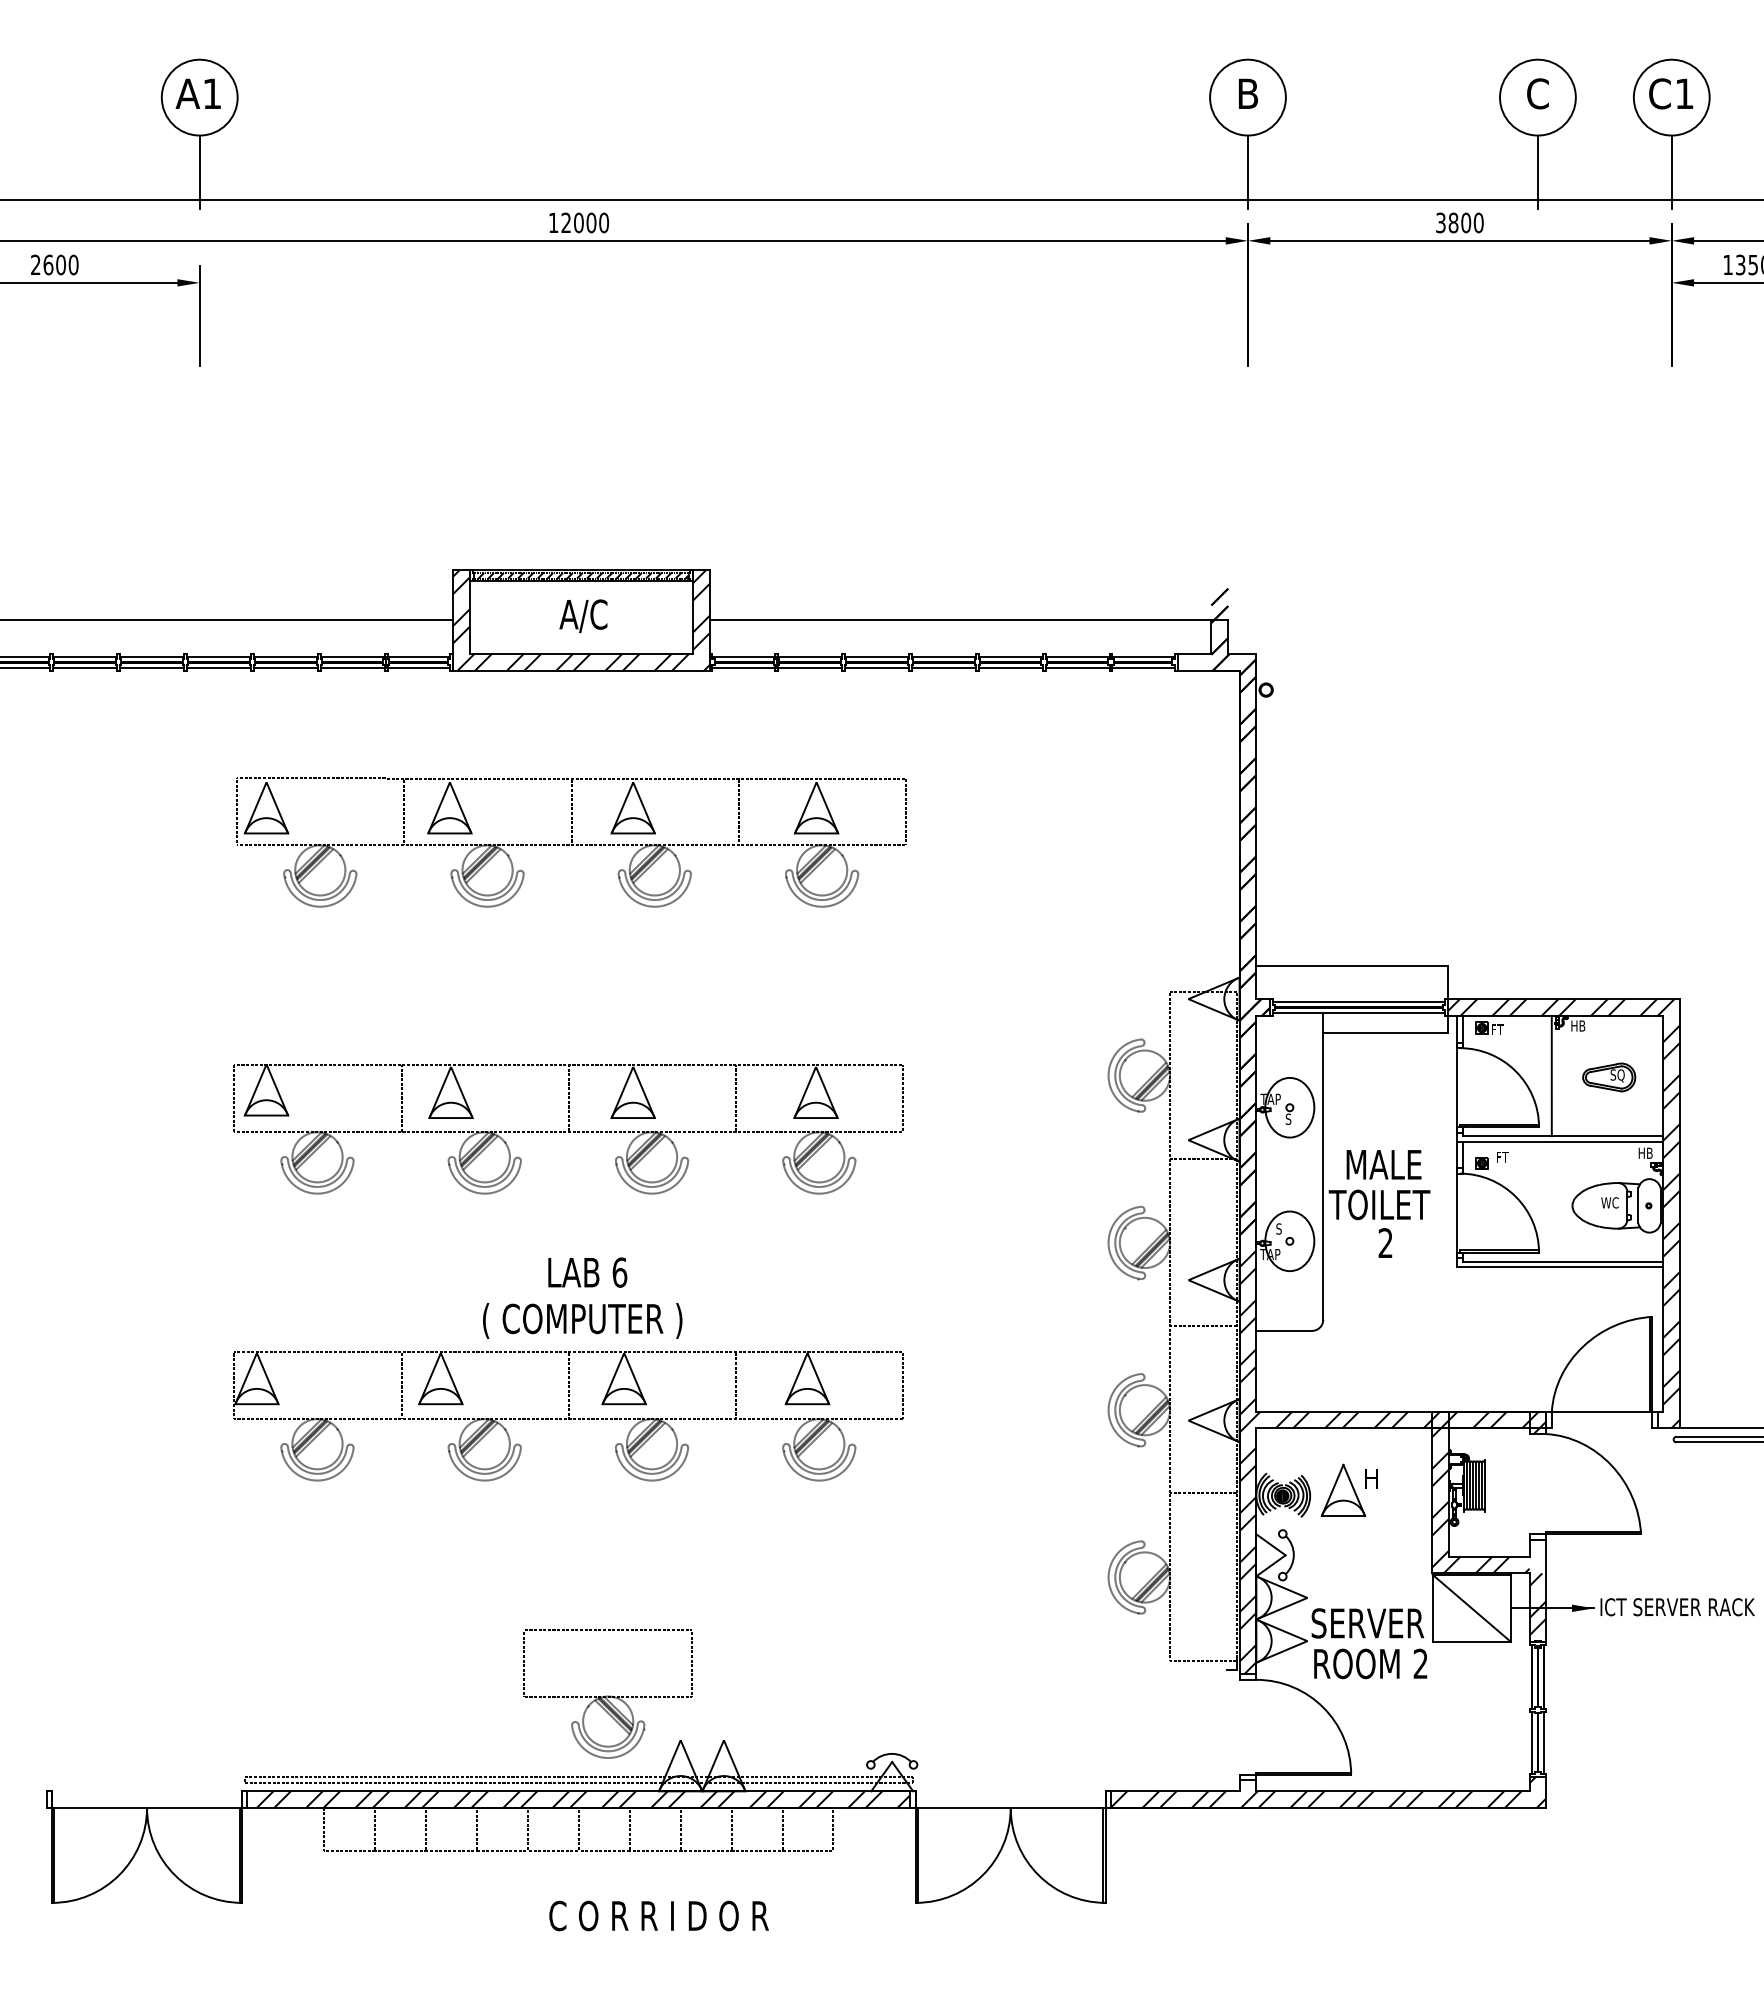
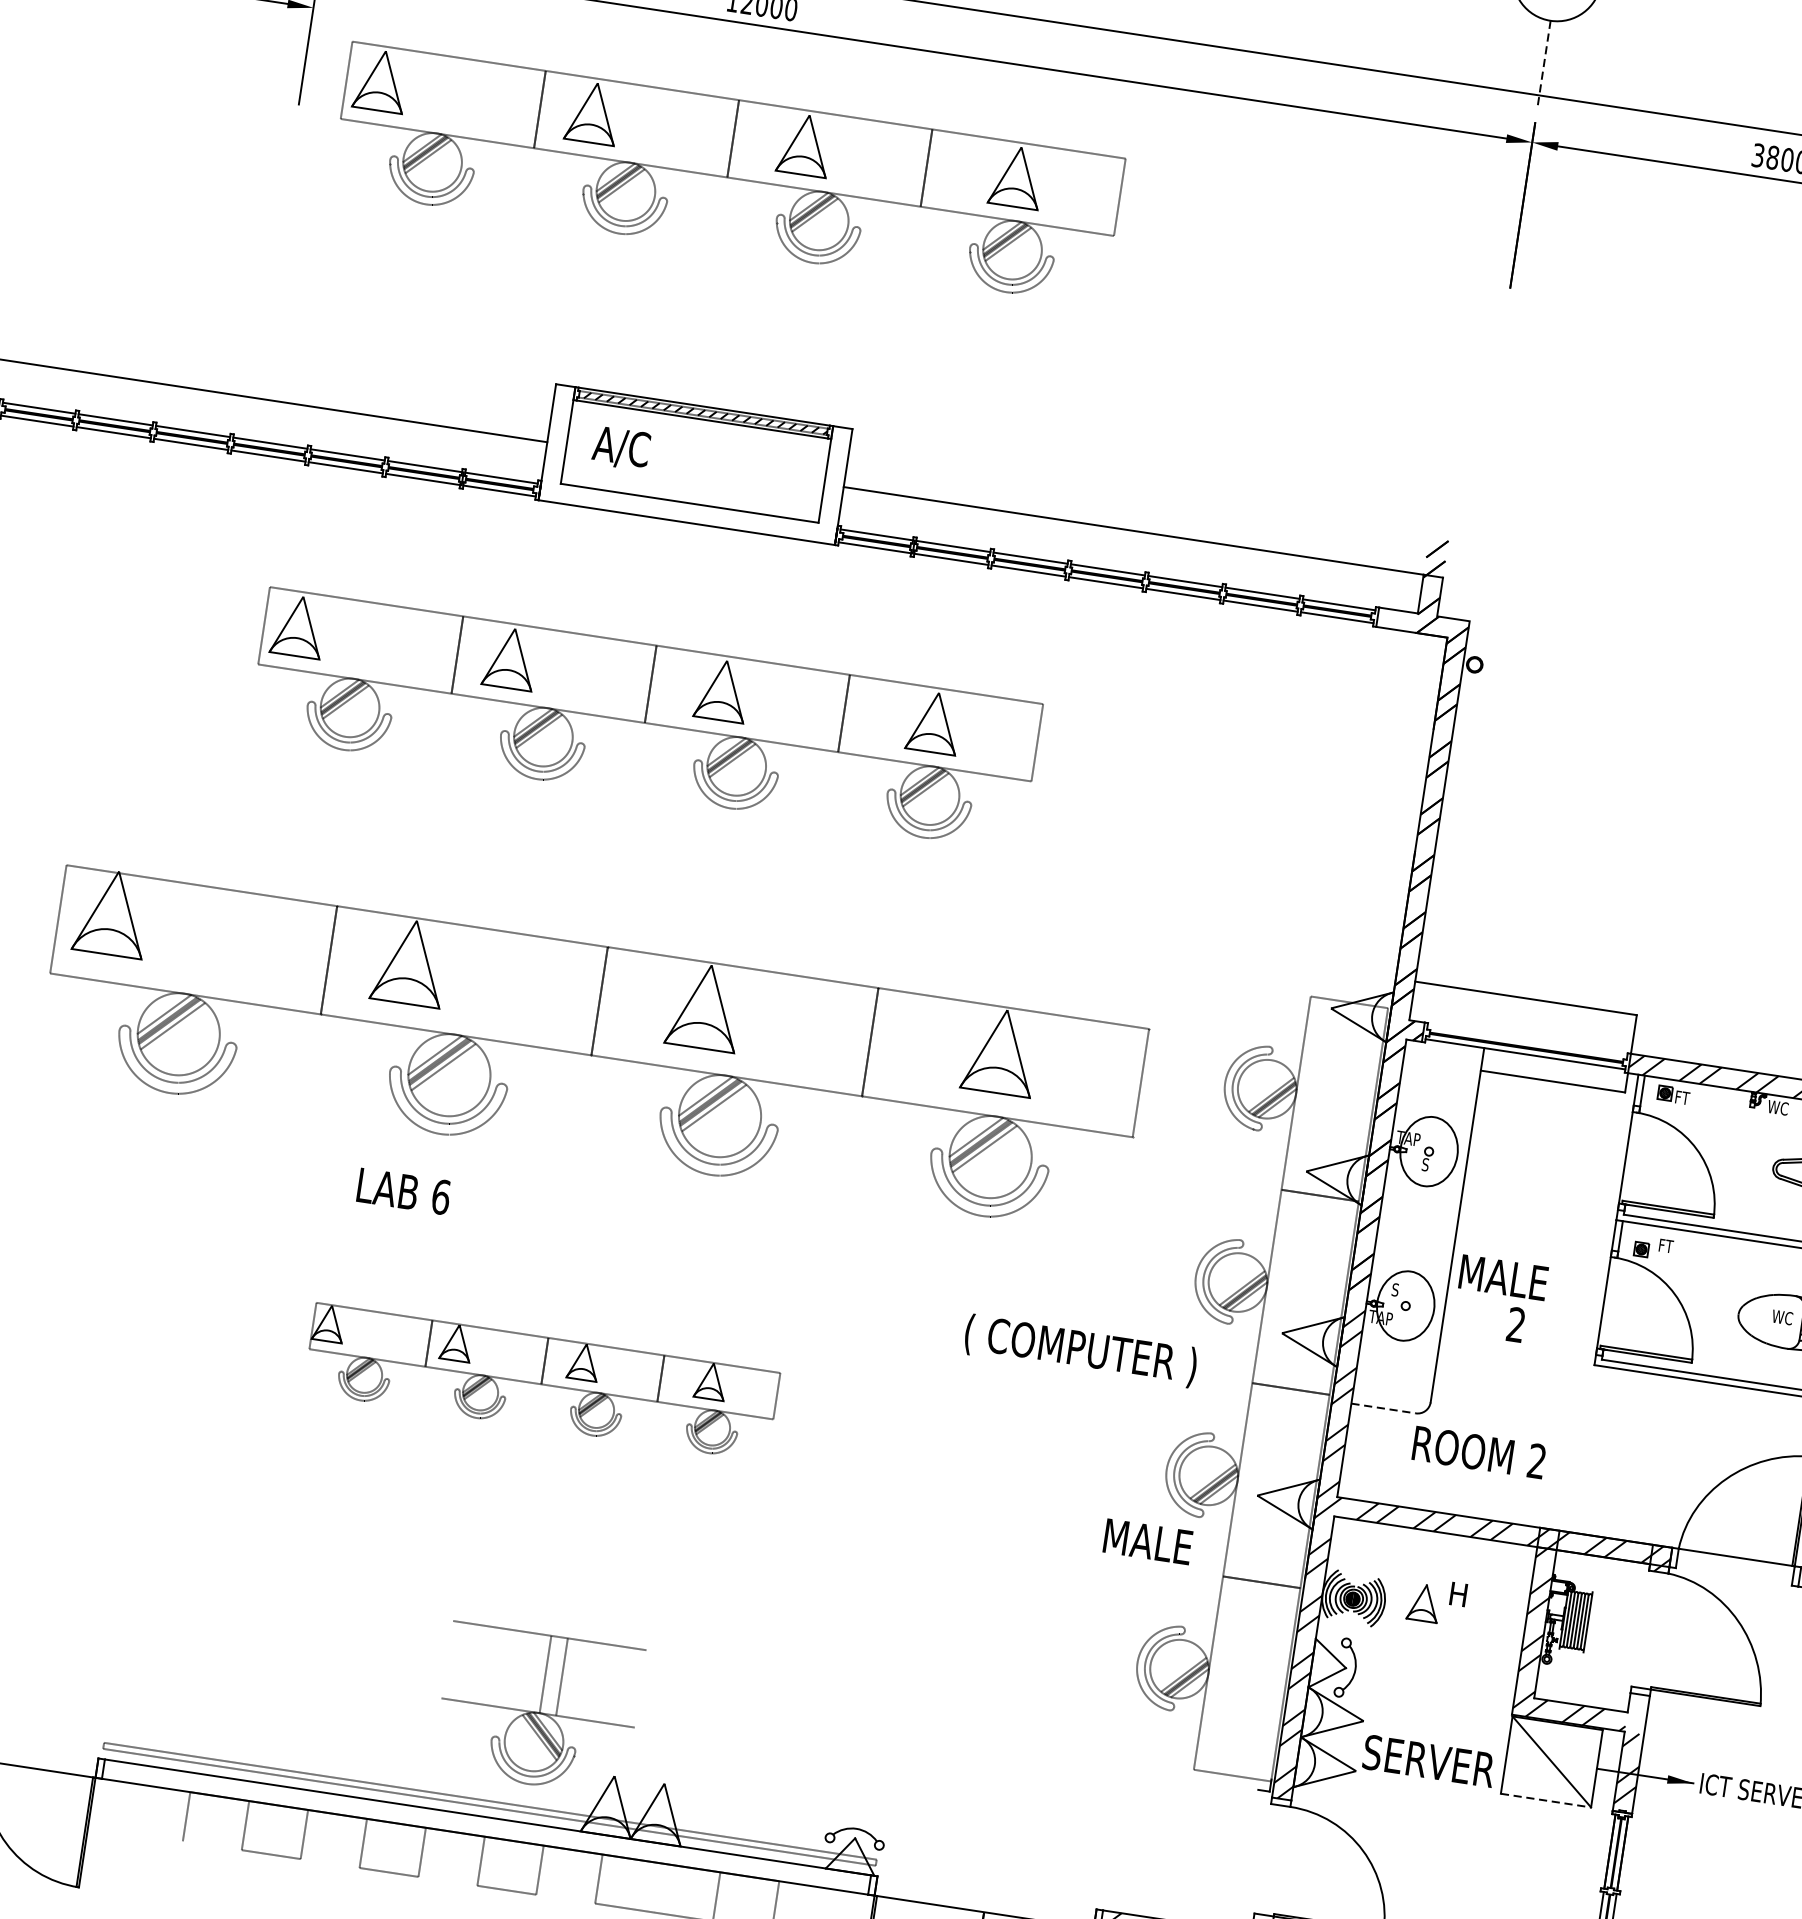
line: (1247, 172) -> (1543, 63), solid -> dashed
part: (571, 370) -> (727, 174), added
text: (583, 615) -> (621, 447), moved
hatch: (581, 620) -> (695, 464), removed
line: (1358, 1001) -> (1527, 1040), removed
text: (1579, 1025) -> (1778, 1107), HB -> WC
line: (1551, 1075) -> (1737, 1160), removed
part: (568, 1129) -> (591, 1050), size x1.4
text: (1383, 1164) -> (1147, 1541), moved
text: (1379, 1204) -> (1515, 1279), TOILET -> MALE
text: (587, 1272) -> (403, 1191), moved
text: (582, 1320) -> (1080, 1350), moved
line: (1284, 1330) -> (1383, 1408), solid -> dashed
part: (568, 1416) -> (541, 1382), size x0.6
part: (1343, 1489) -> (1424, 1602), size x0.6
line: (1472, 1641) -> (1546, 1800), solid -> dashed
line: (524, 1662) -> (545, 1673), moved
line: (691, 1662) -> (562, 1676), moved
text: (1370, 1663) -> (1478, 1452), moved
hatch: (583, 1799) -> (491, 1827), removed
line: (731, 1829) -> (657, 1888), removed
line: (348, 1850) -> (211, 1845), removed
line: (450, 1850) -> (329, 1863), removed
line: (552, 1850) -> (447, 1881), removed
line: (654, 1850) -> (565, 1898), removed

